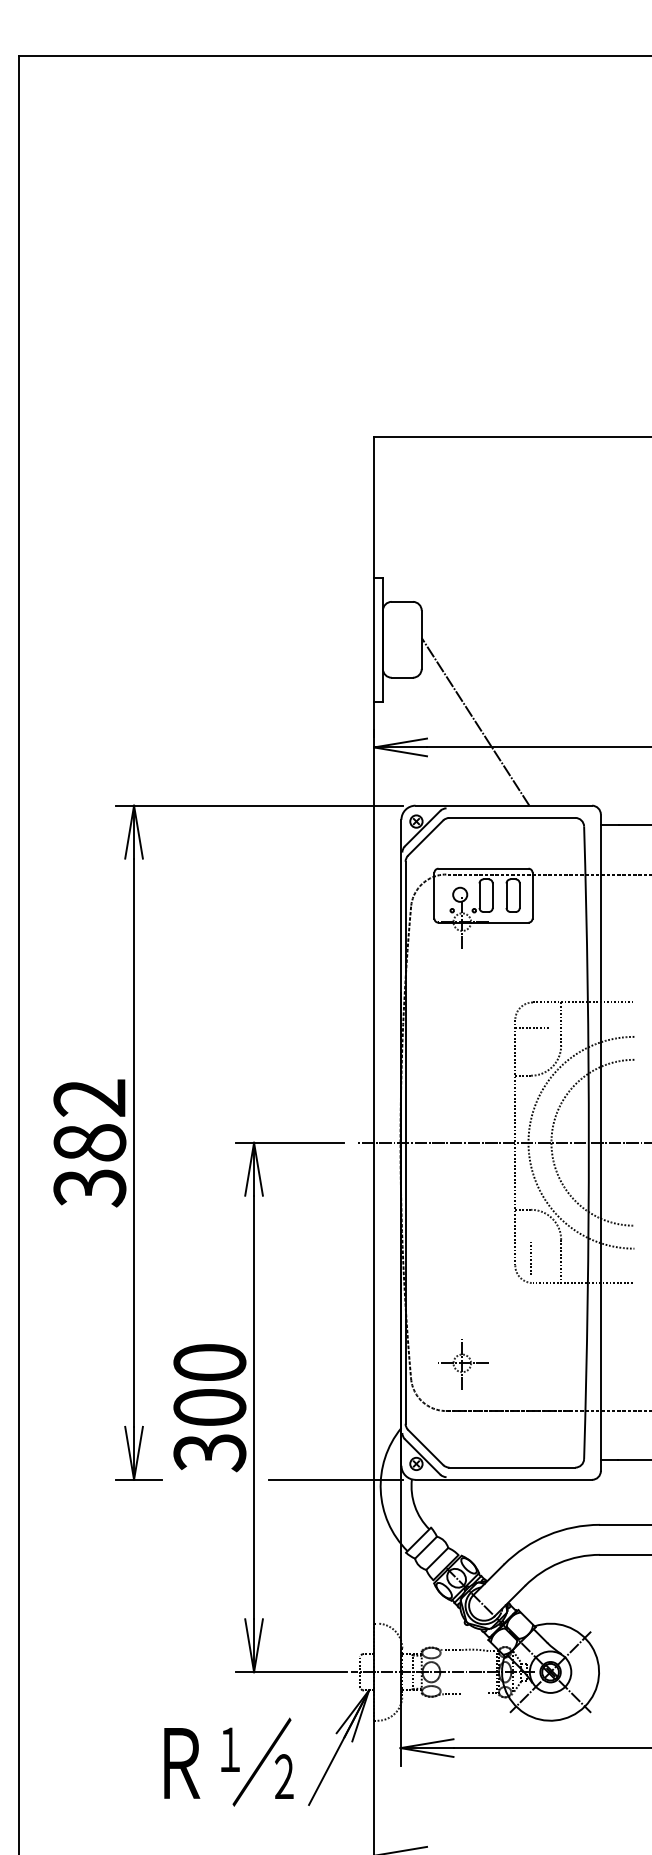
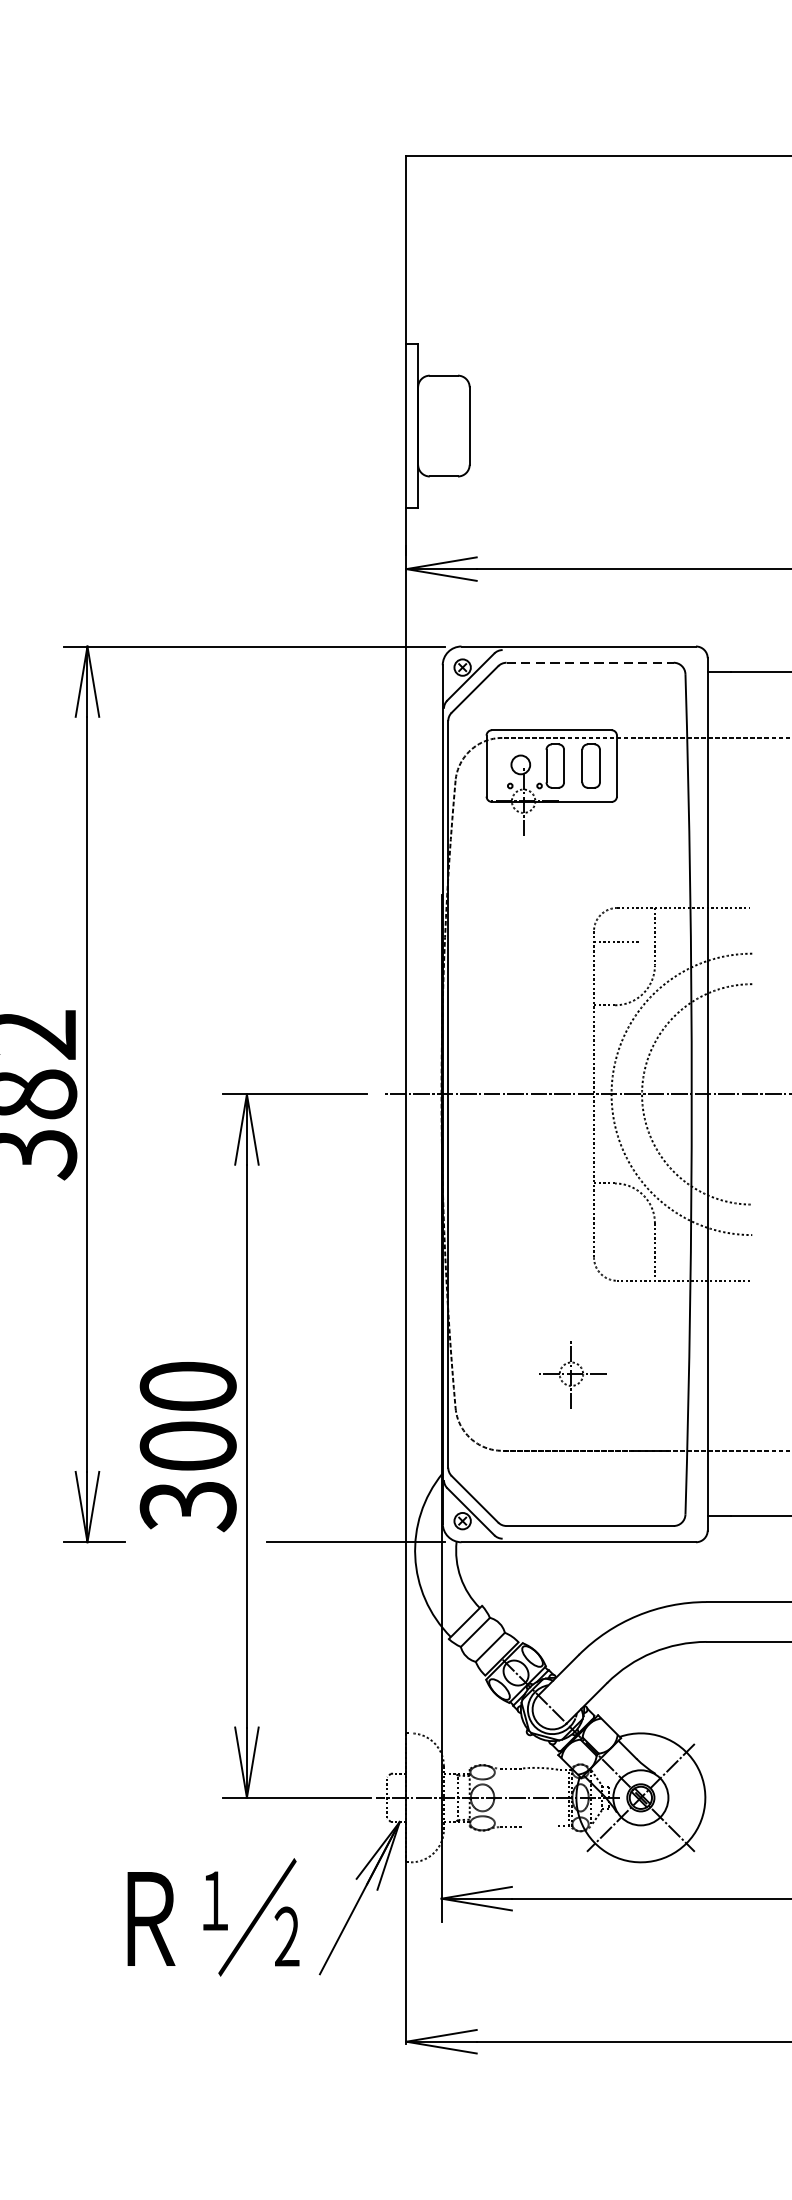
line: (475, 721) -> (541, 534), removed
line: (512, 817) -> (590, 662), solid -> dashed
line: (530, 1259) -> (614, 1249), removed
part: (463, 1364) -> (573, 1375), moved

